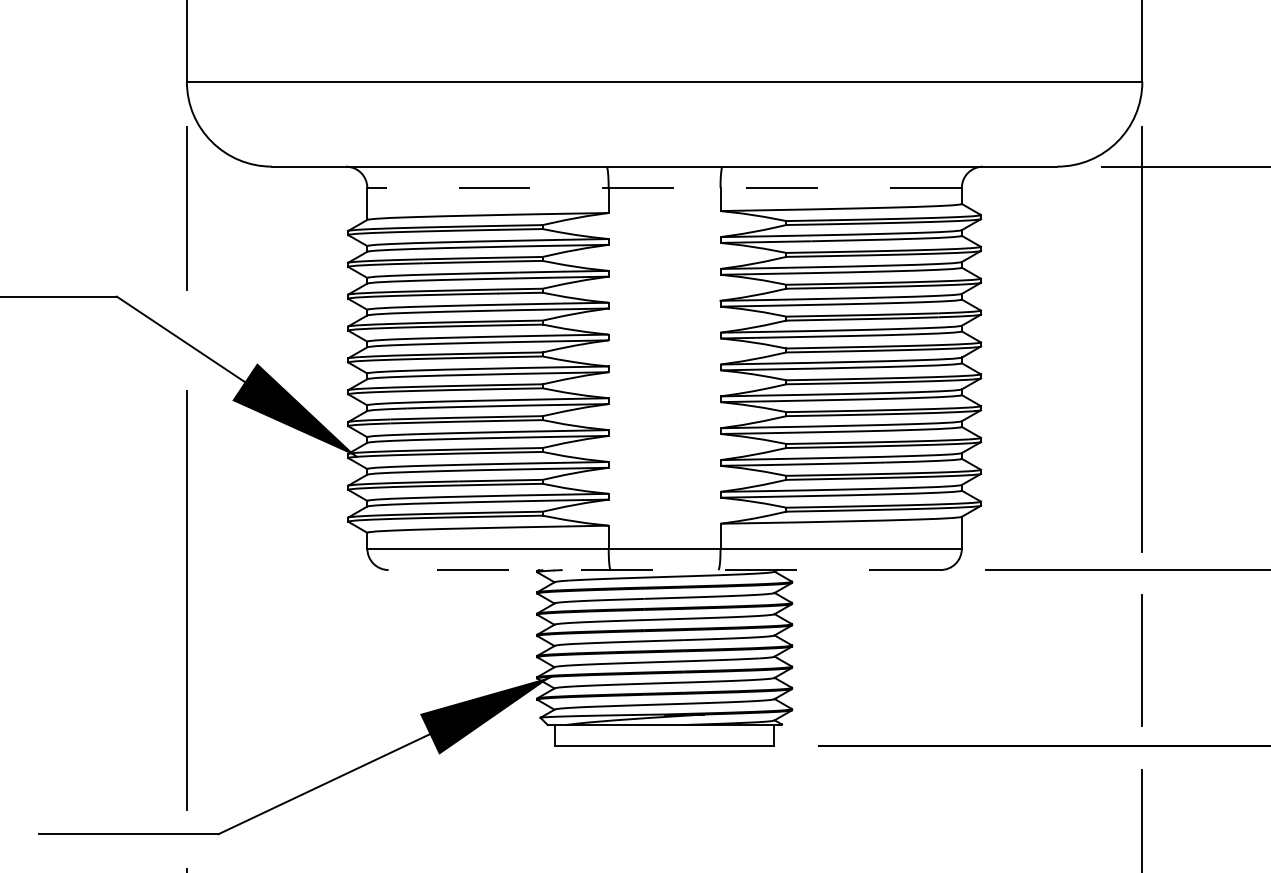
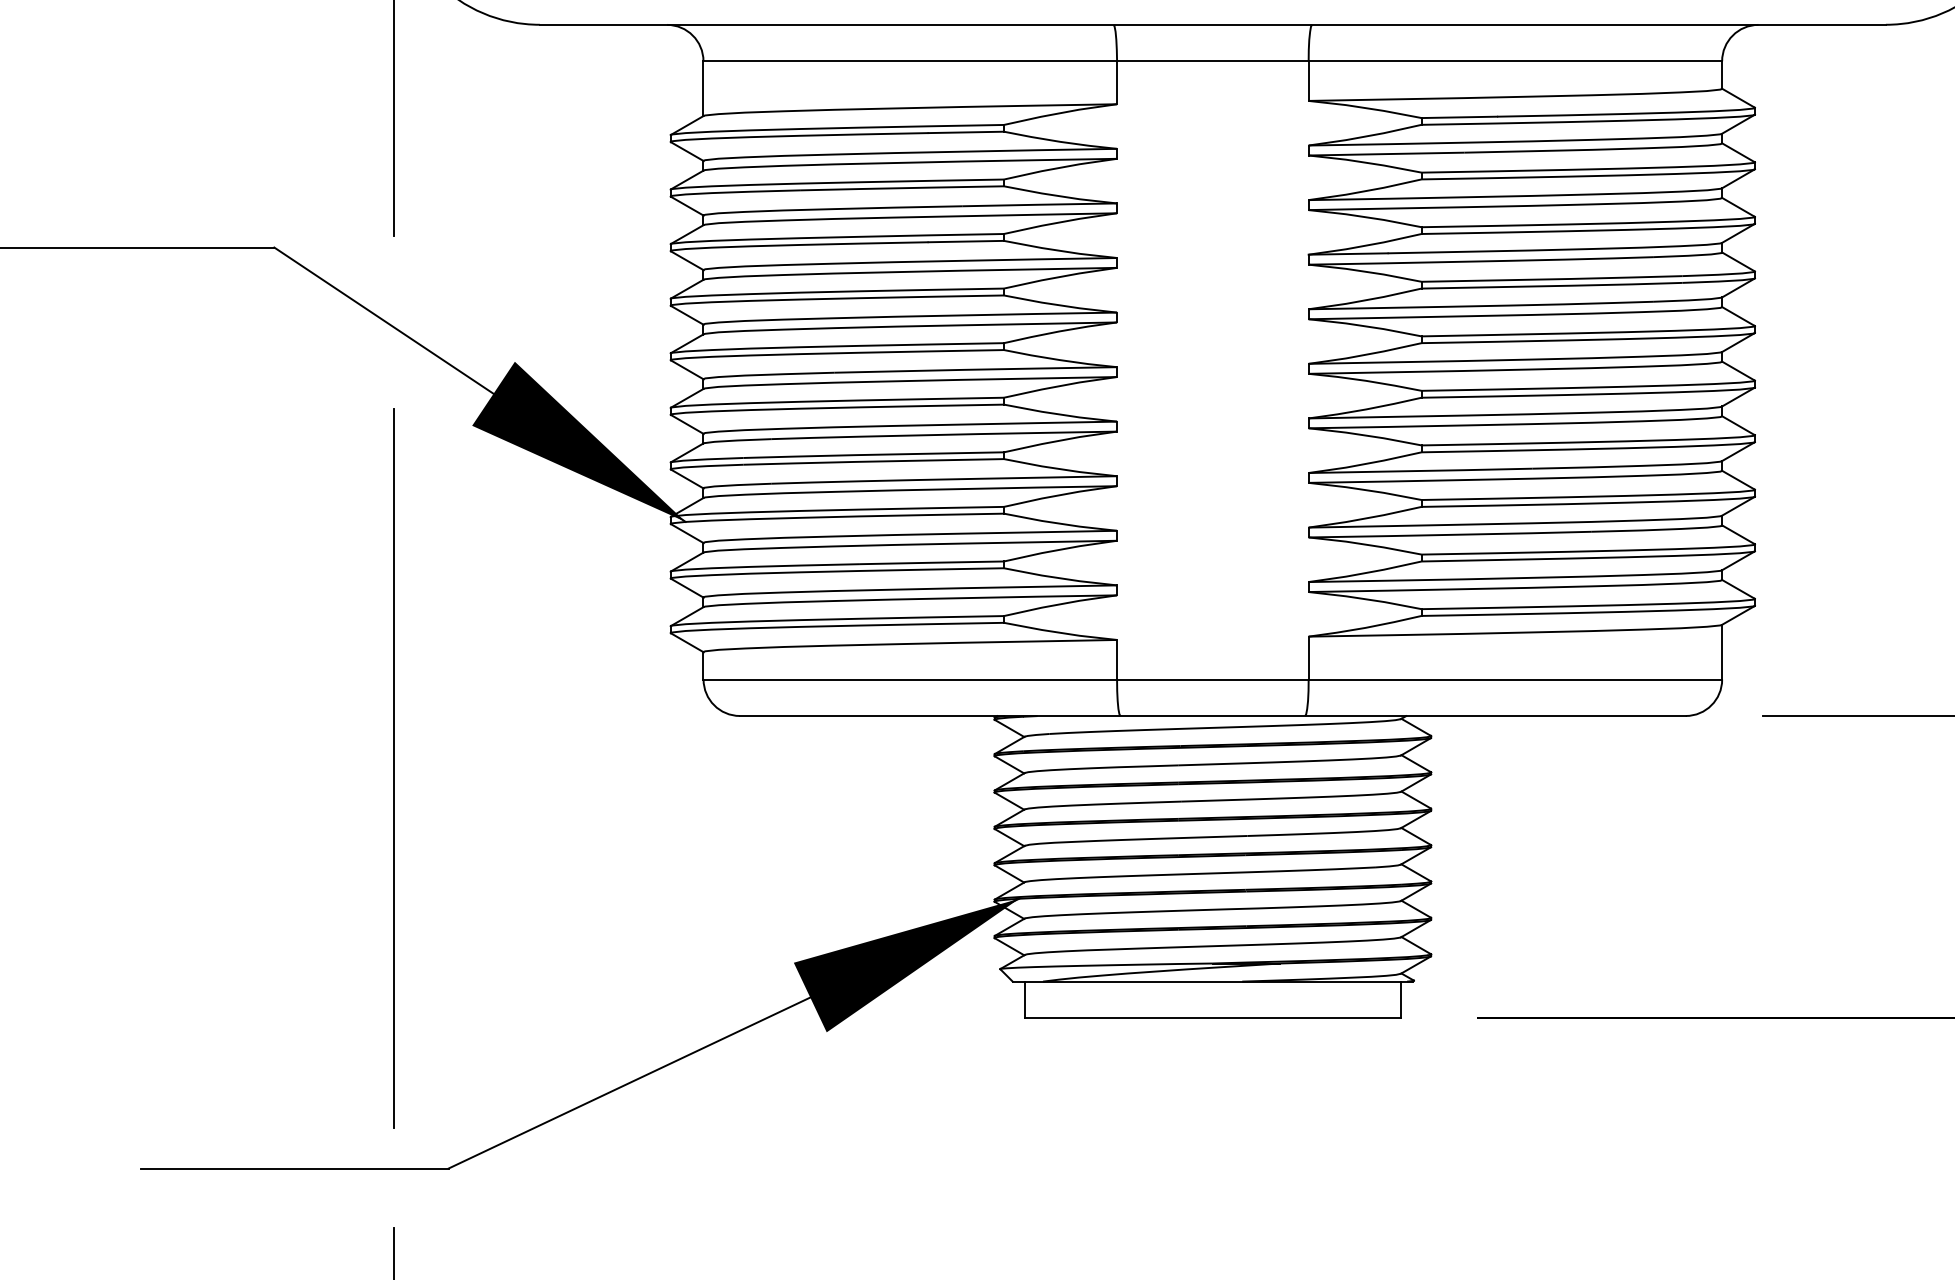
line: (664, 187) -> (1212, 60), dashed -> solid
line: (664, 570) -> (1212, 716), dashed -> solid

